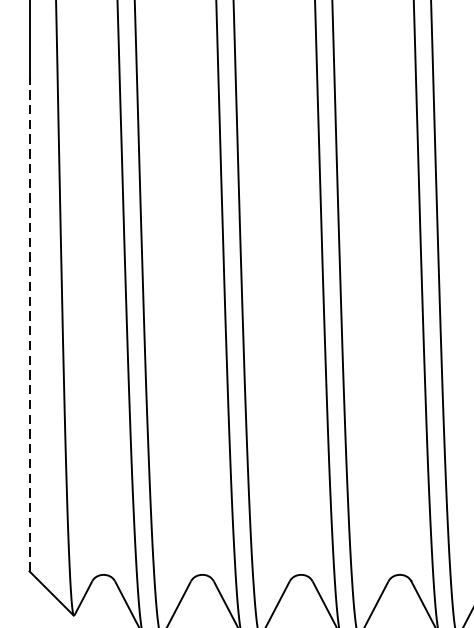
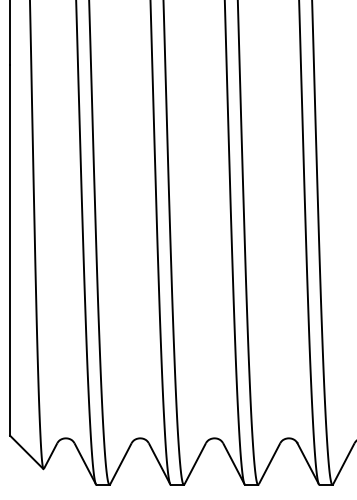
line: (30, 323) -> (10, 249), dashed -> solid

